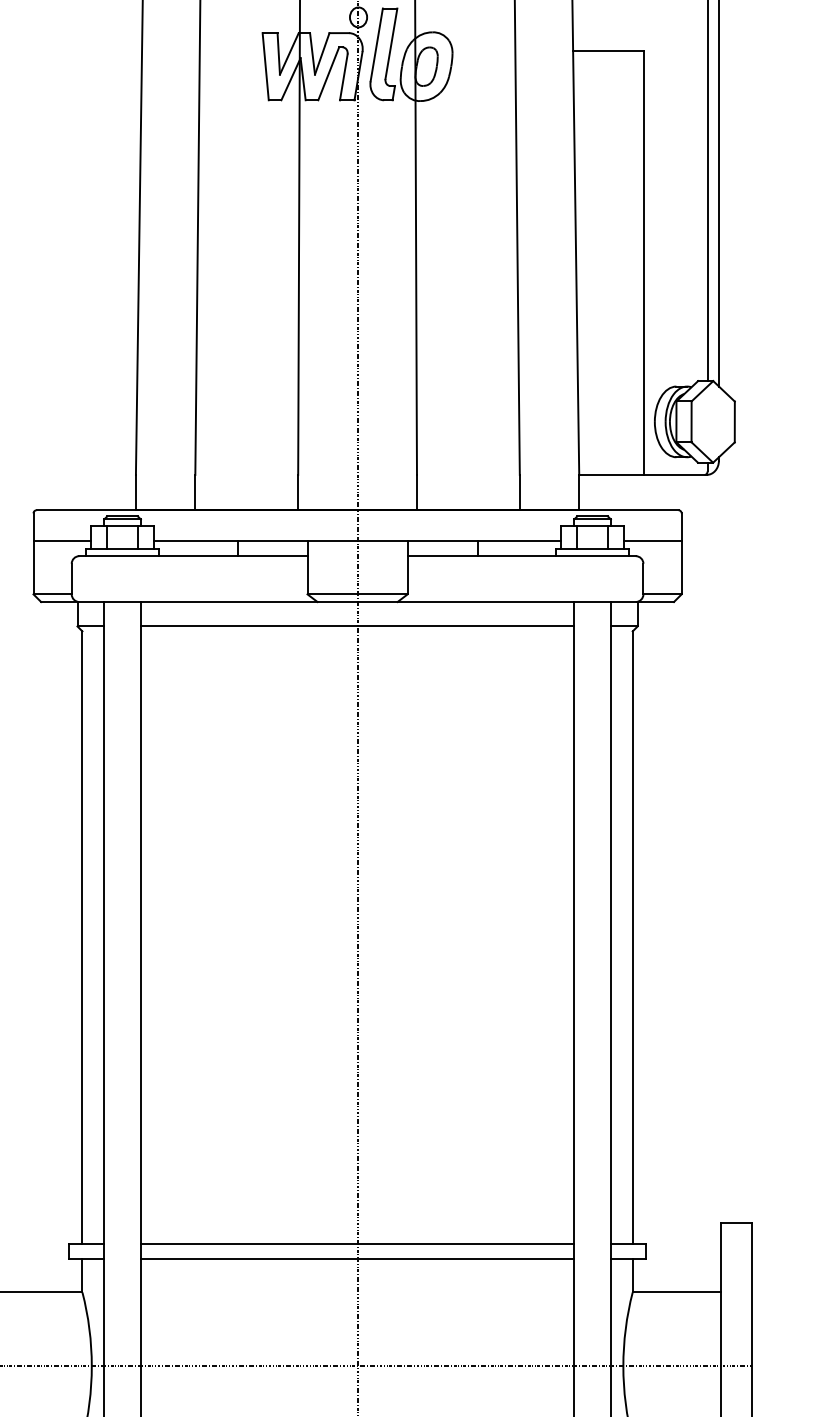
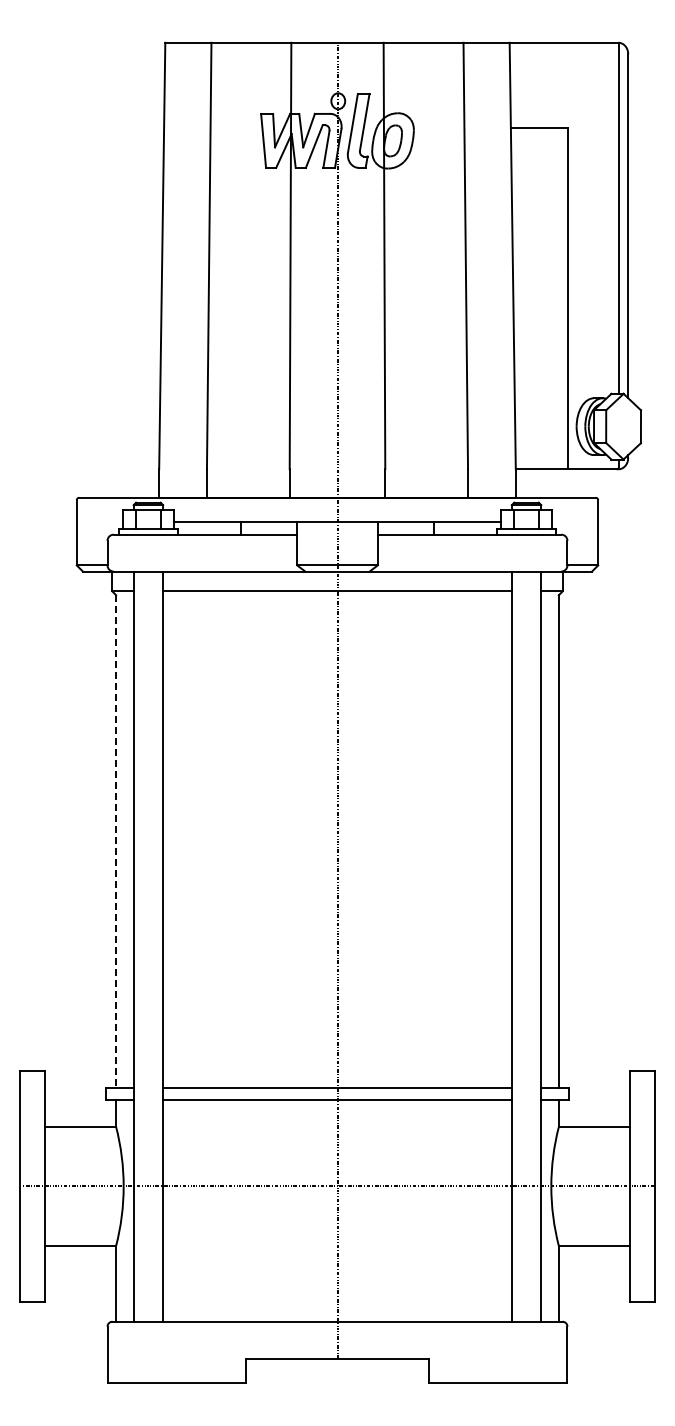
line: (61, 541) -> (99, 522), removed
line: (653, 541) -> (575, 522), removed
line: (82, 938) -> (116, 842), solid -> dashed

